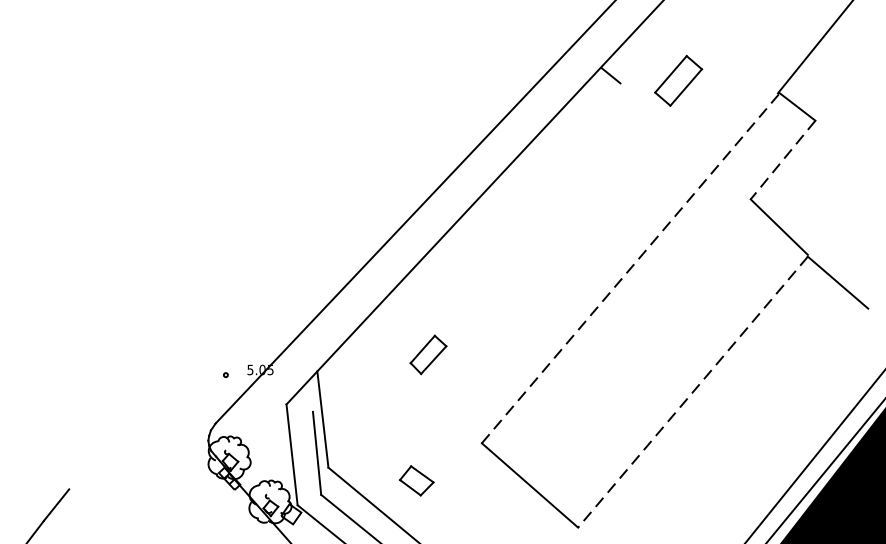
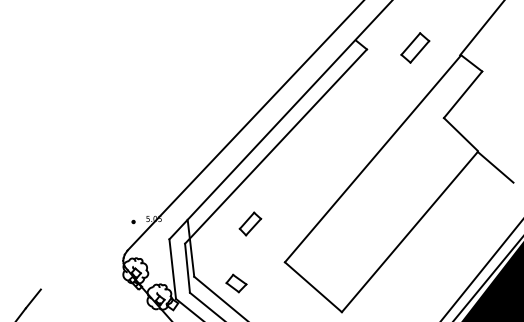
part: (678, 80) -> (415, 47), moved
line: (782, 161) -> (462, 95), dashed -> solid
line: (465, 247) -> (275, 146), added
line: (631, 267) -> (373, 158), dashed -> solid
part: (428, 354) -> (250, 223), moved
line: (692, 392) -> (409, 232), dashed -> solid
part: (416, 480) -> (236, 283), moved

